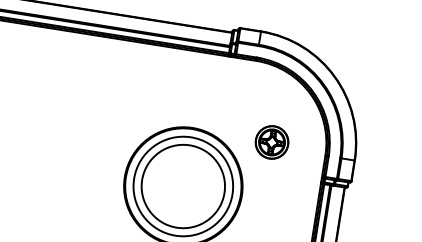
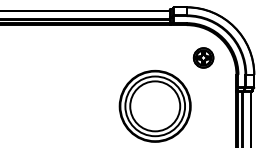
part: (271, 141) -> (203, 57), moved

